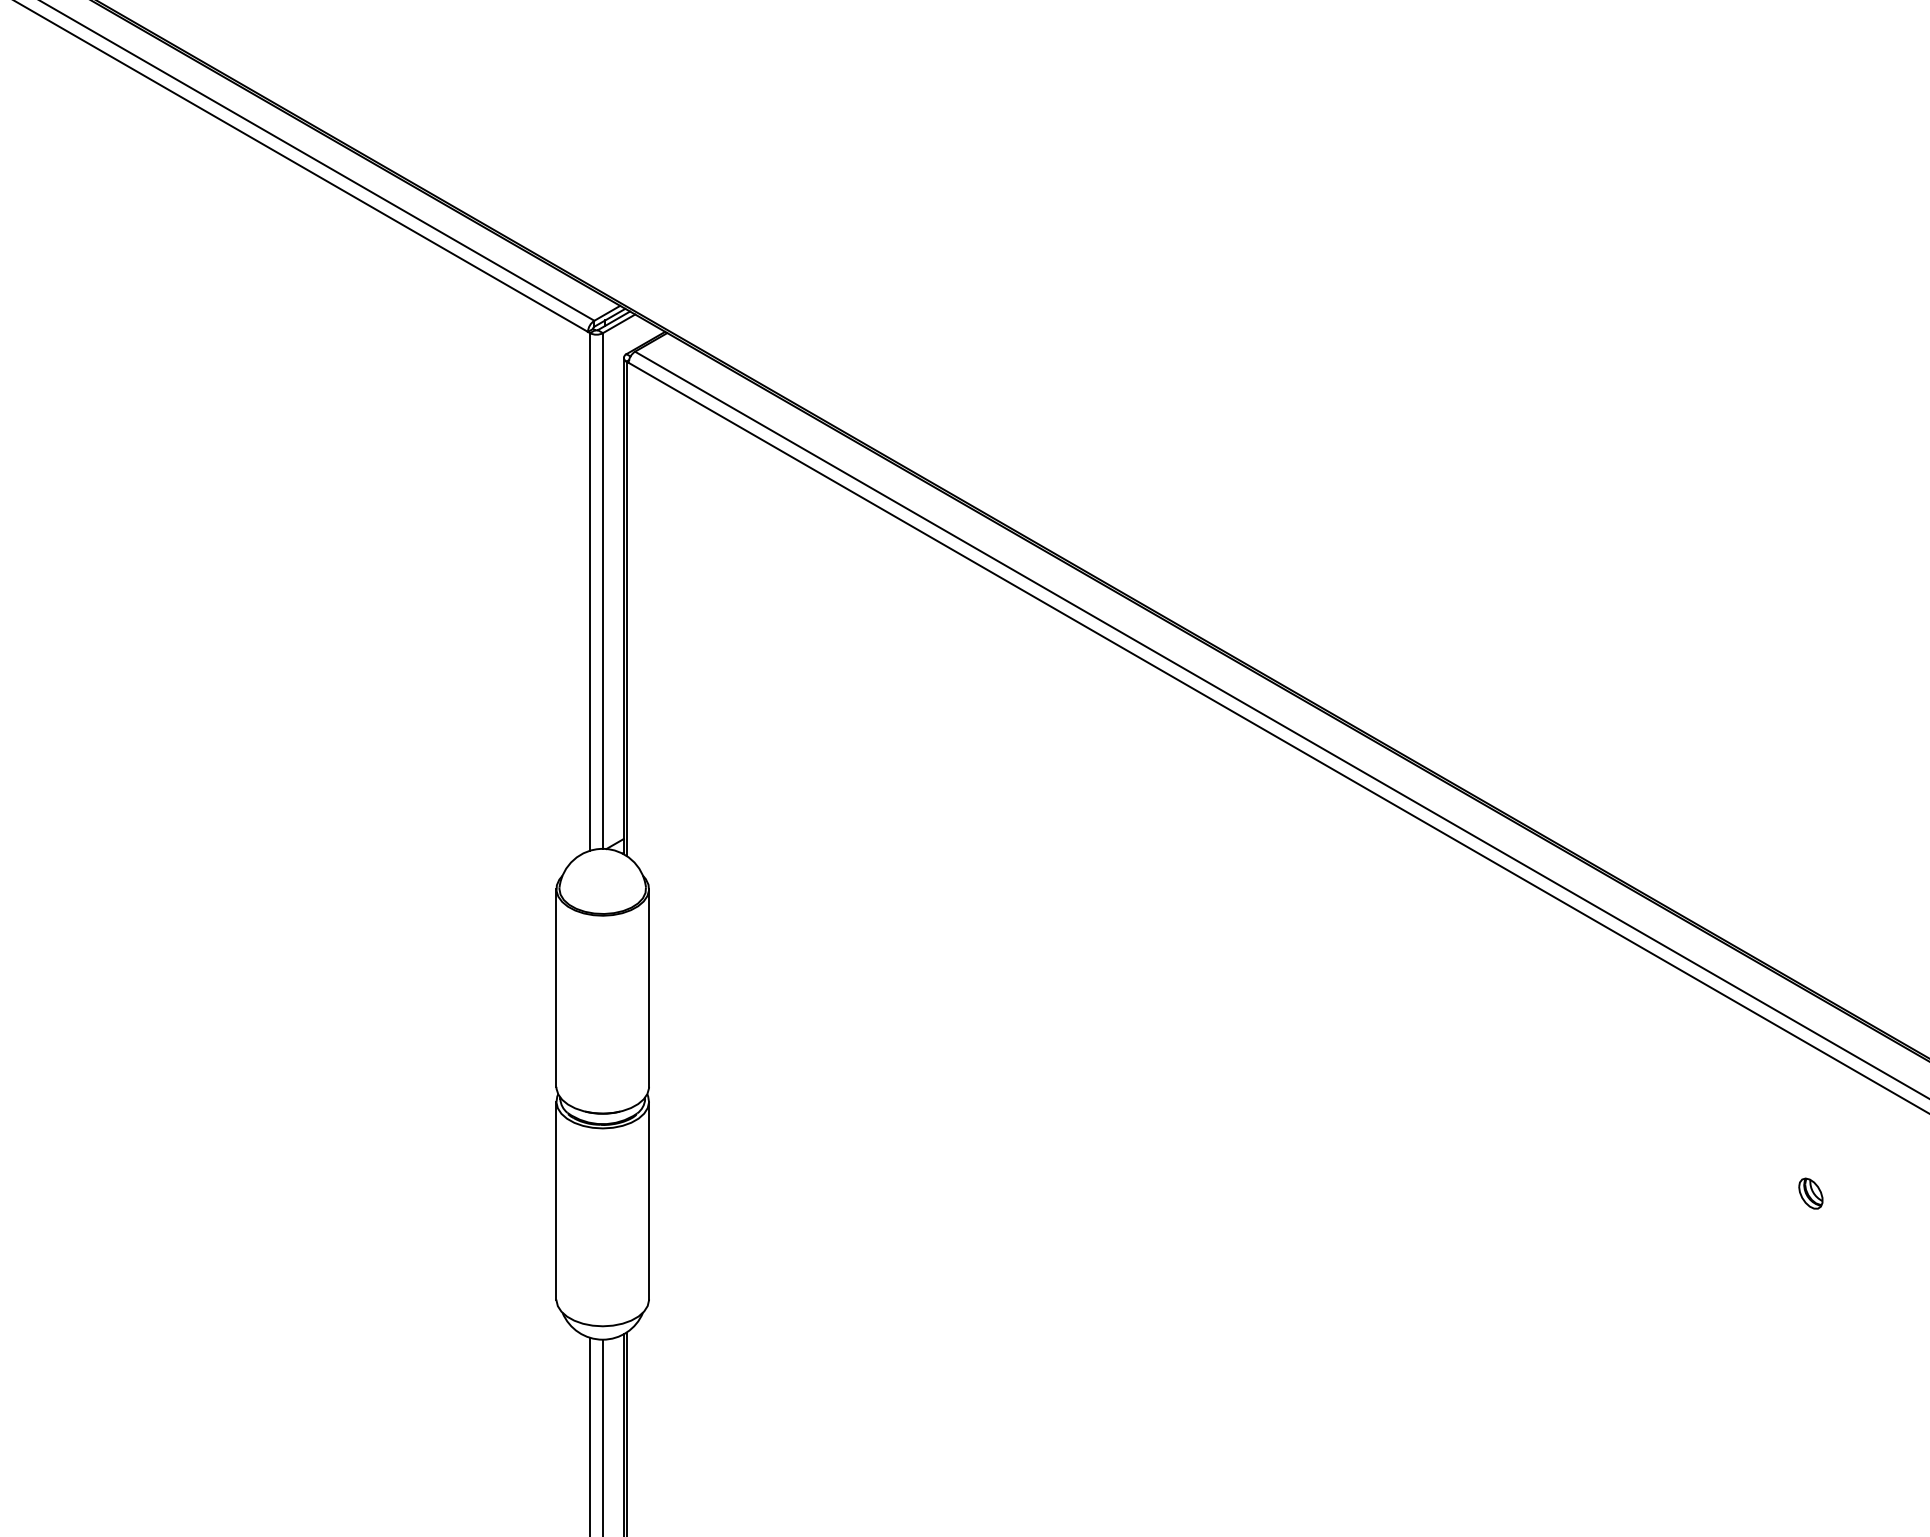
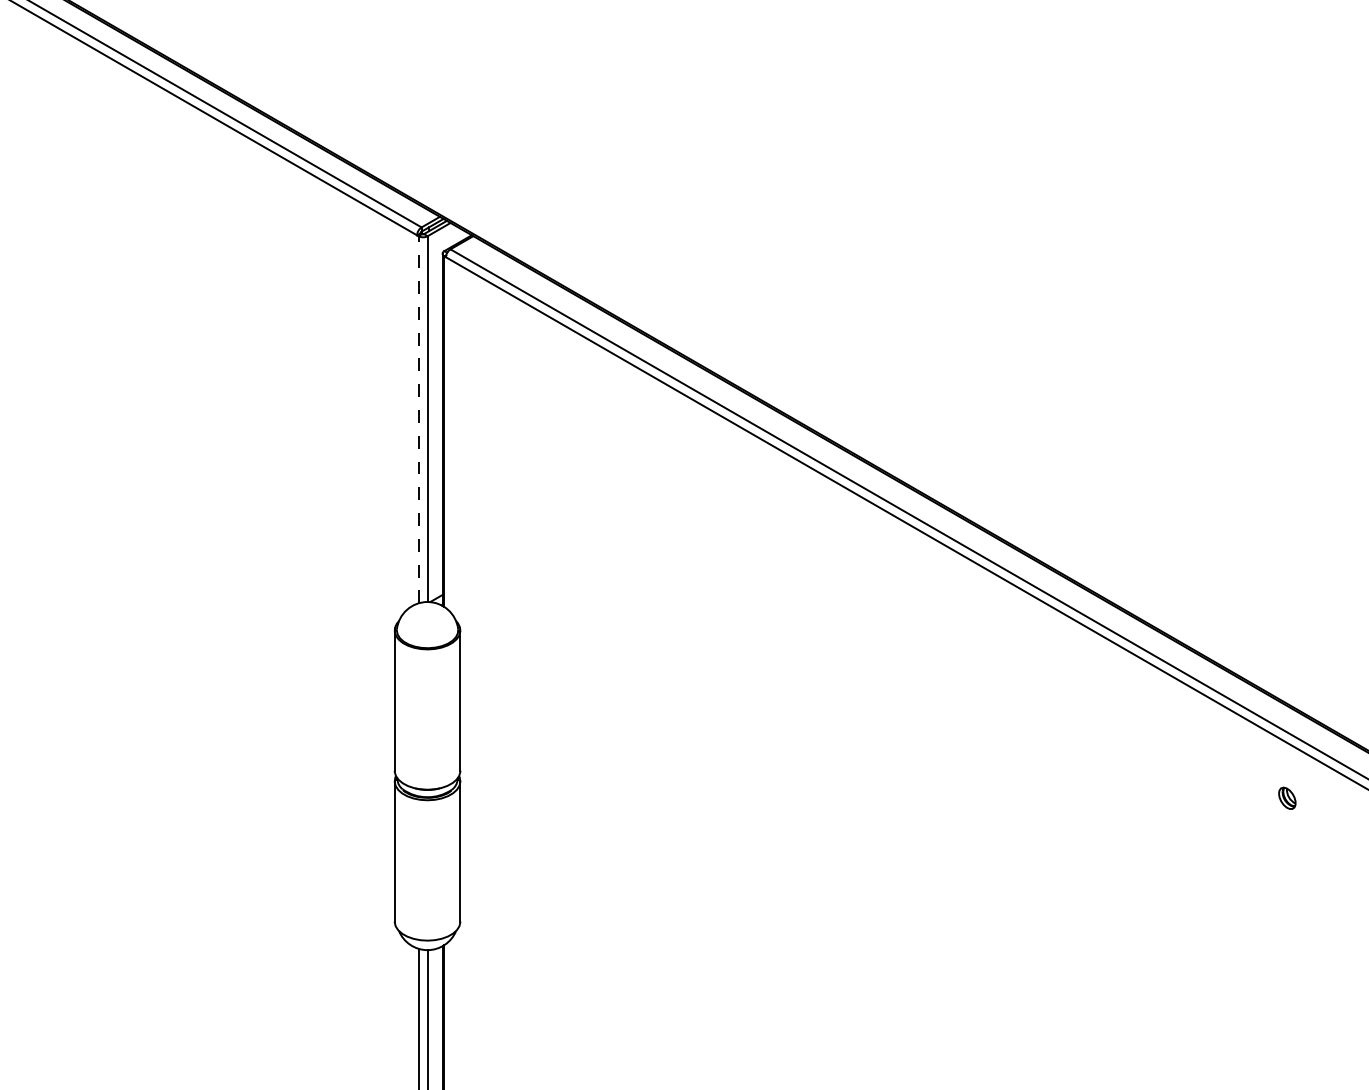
line: (590, 591) -> (418, 419), solid -> dashed
part: (1810, 1193) -> (1287, 798), moved

